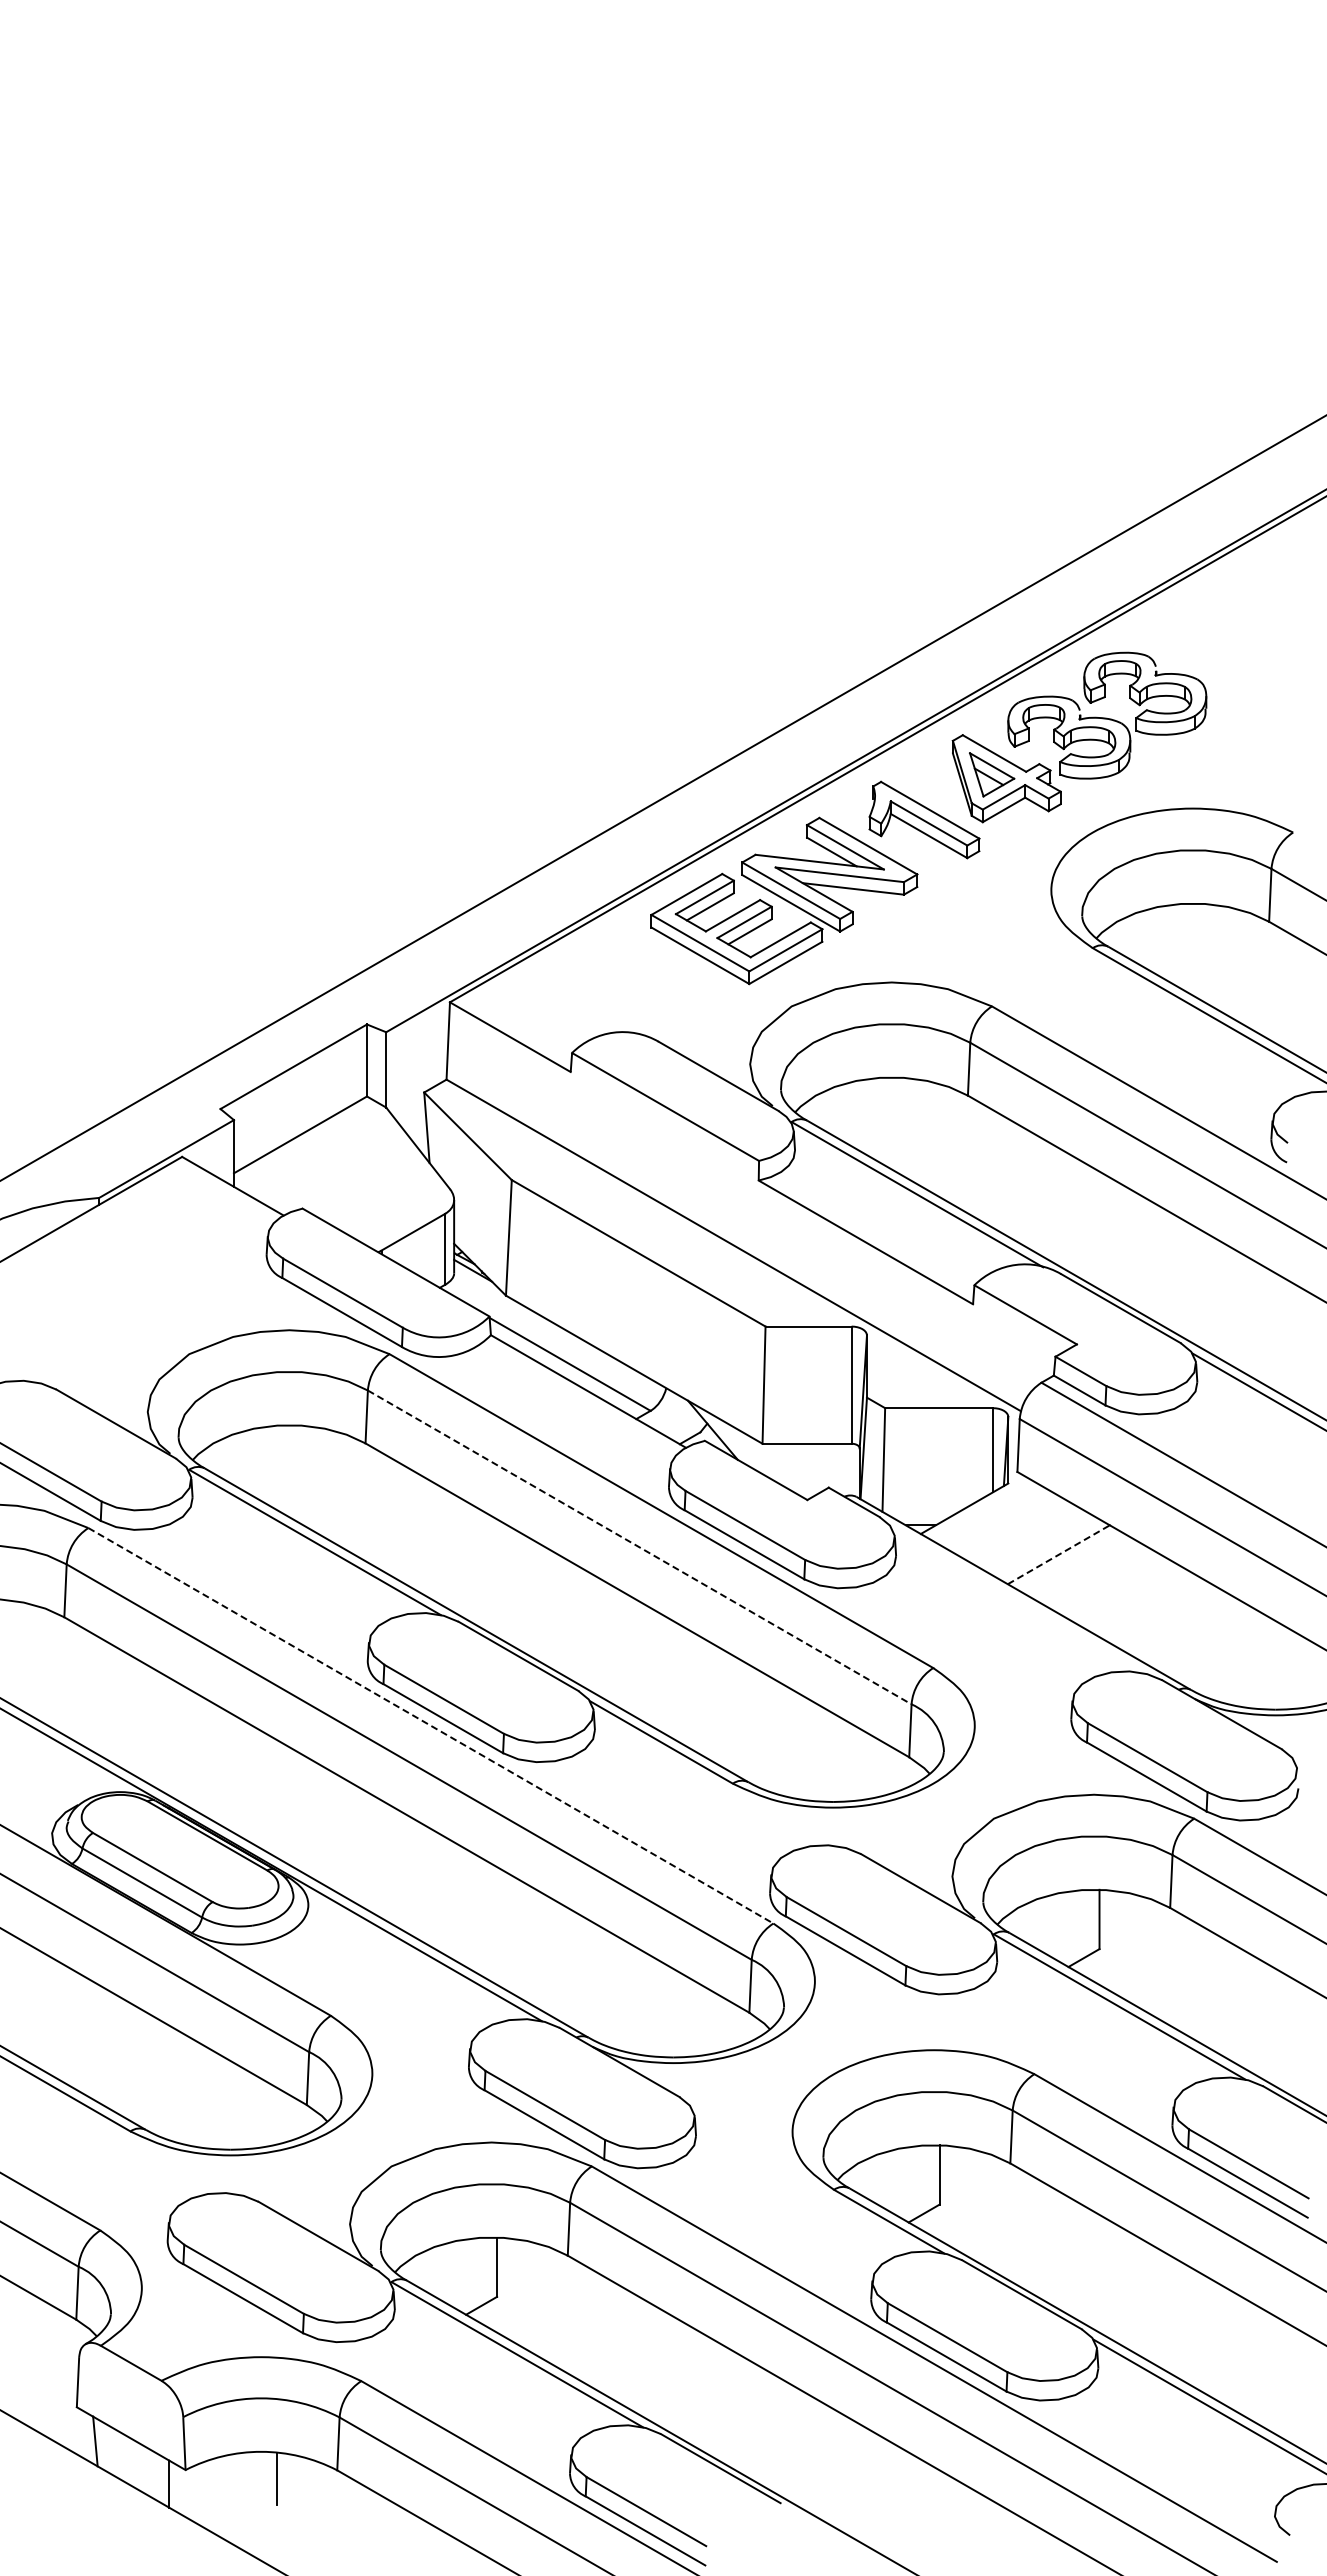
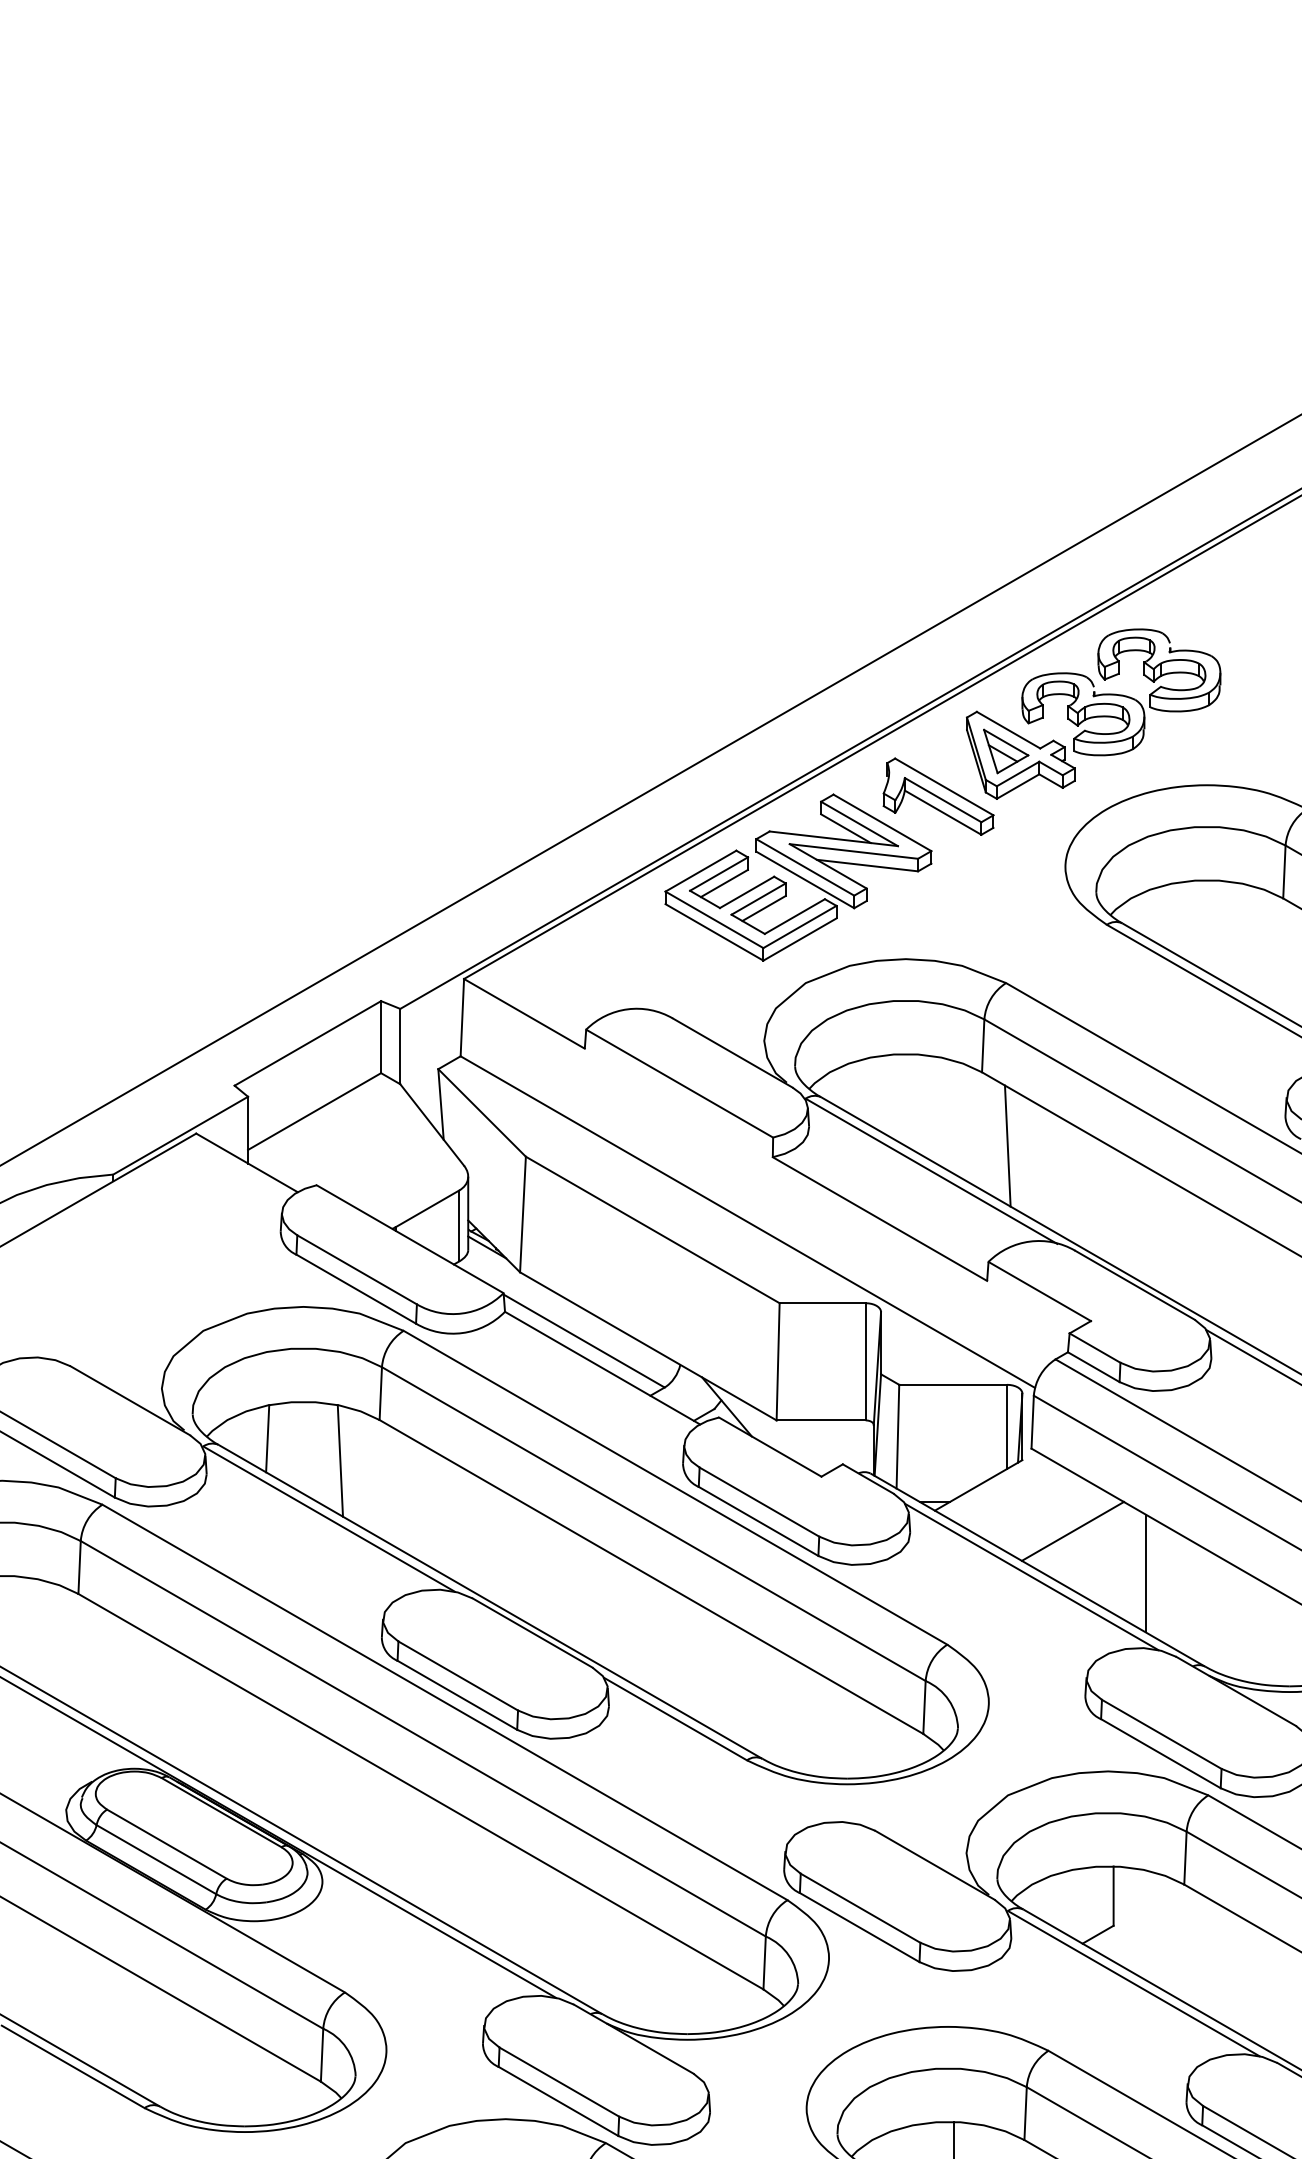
line: (993, 1168) -> (1007, 1145), added
line: (253, 1461) -> (267, 1438), added
line: (325, 1484) -> (339, 1461), added
line: (639, 1547) -> (653, 1524), dashed -> solid
line: (1058, 1554) -> (1072, 1531), dashed -> solid
line: (1131, 1596) -> (1145, 1573), added
line: (1017, 1600) -> (1031, 1577), added
line: (431, 1726) -> (445, 1703), dashed -> solid

